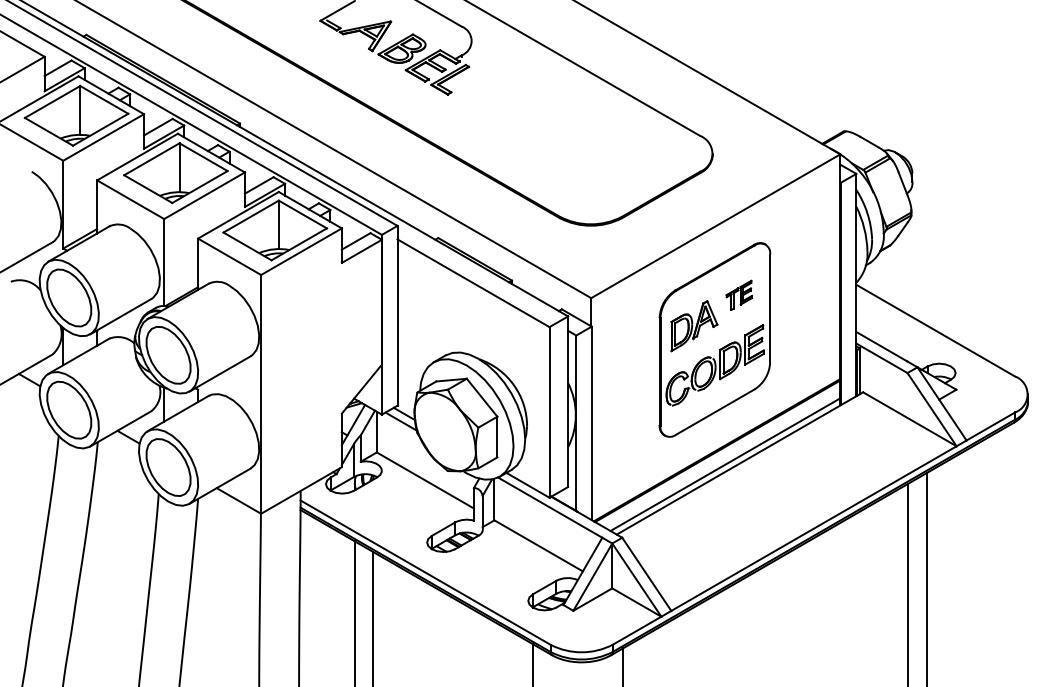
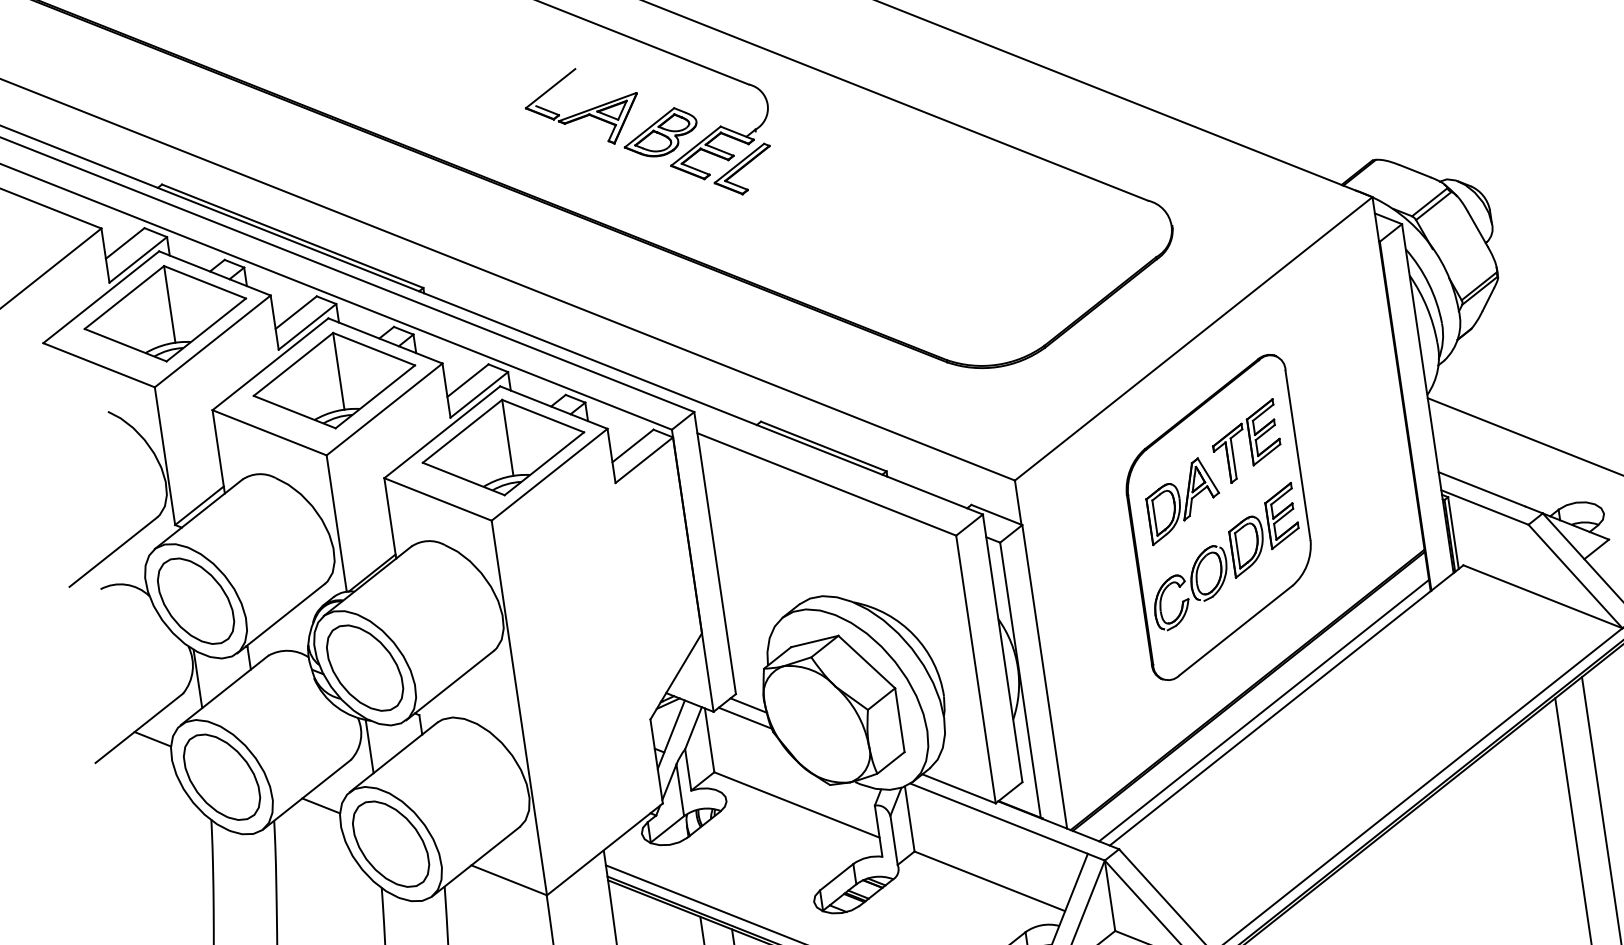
part: (739, 295) -> (1246, 442), size x1.67

